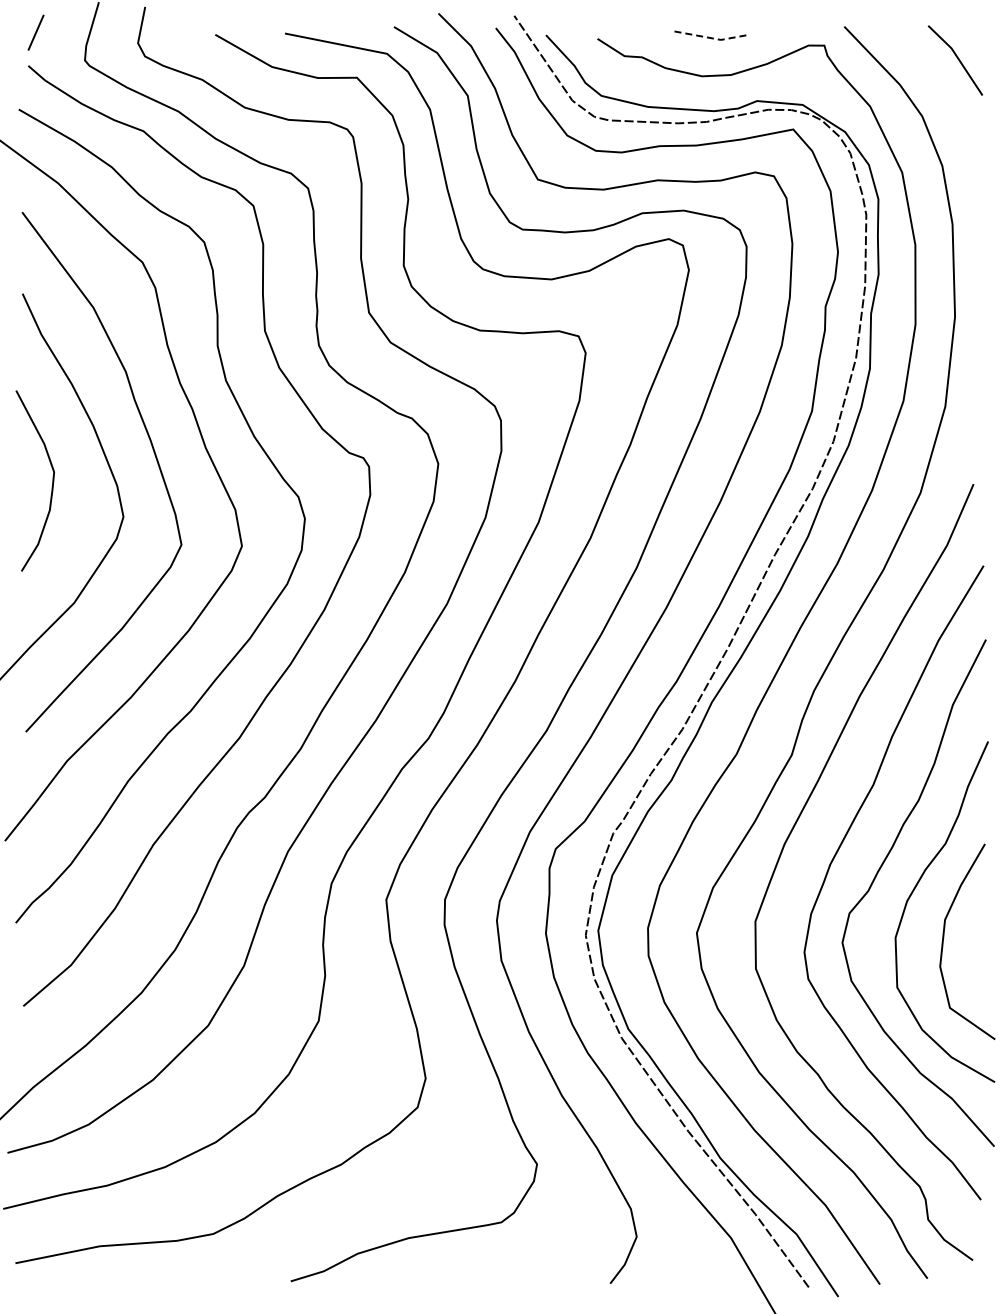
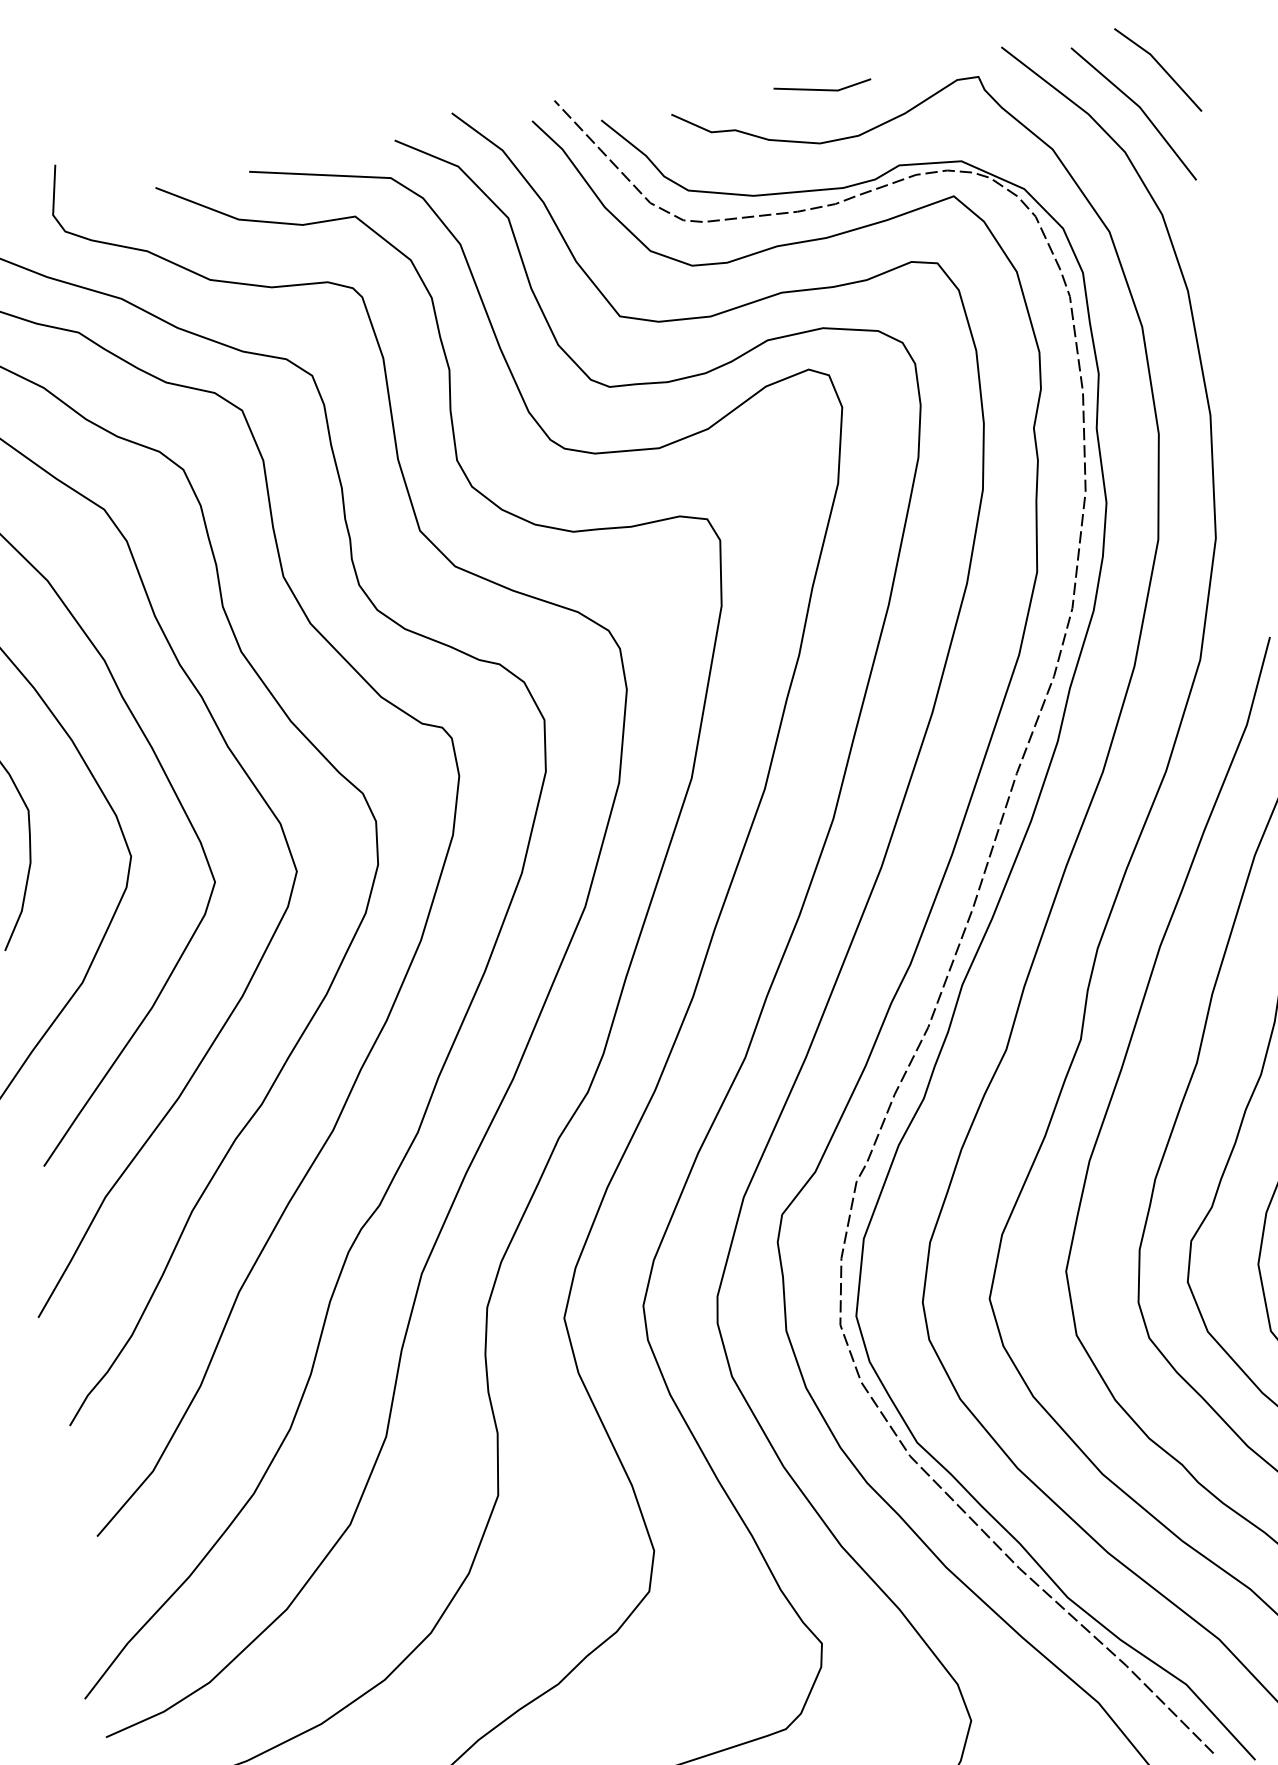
line: (710, 38) -> (823, 90), dashed -> solid
line: (936, 85) -> (1137, 107), added

